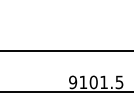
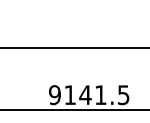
text: (93, 82) -> (85, 95), 9101.5 -> 9141.5

